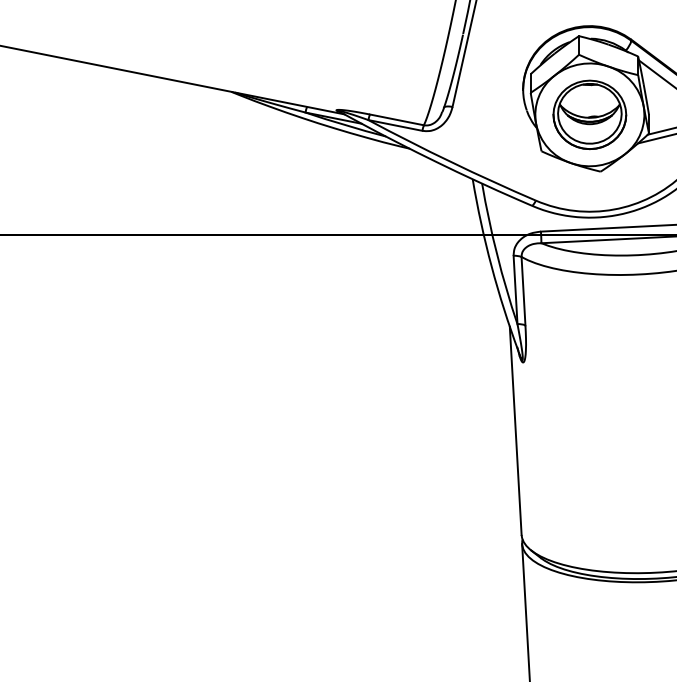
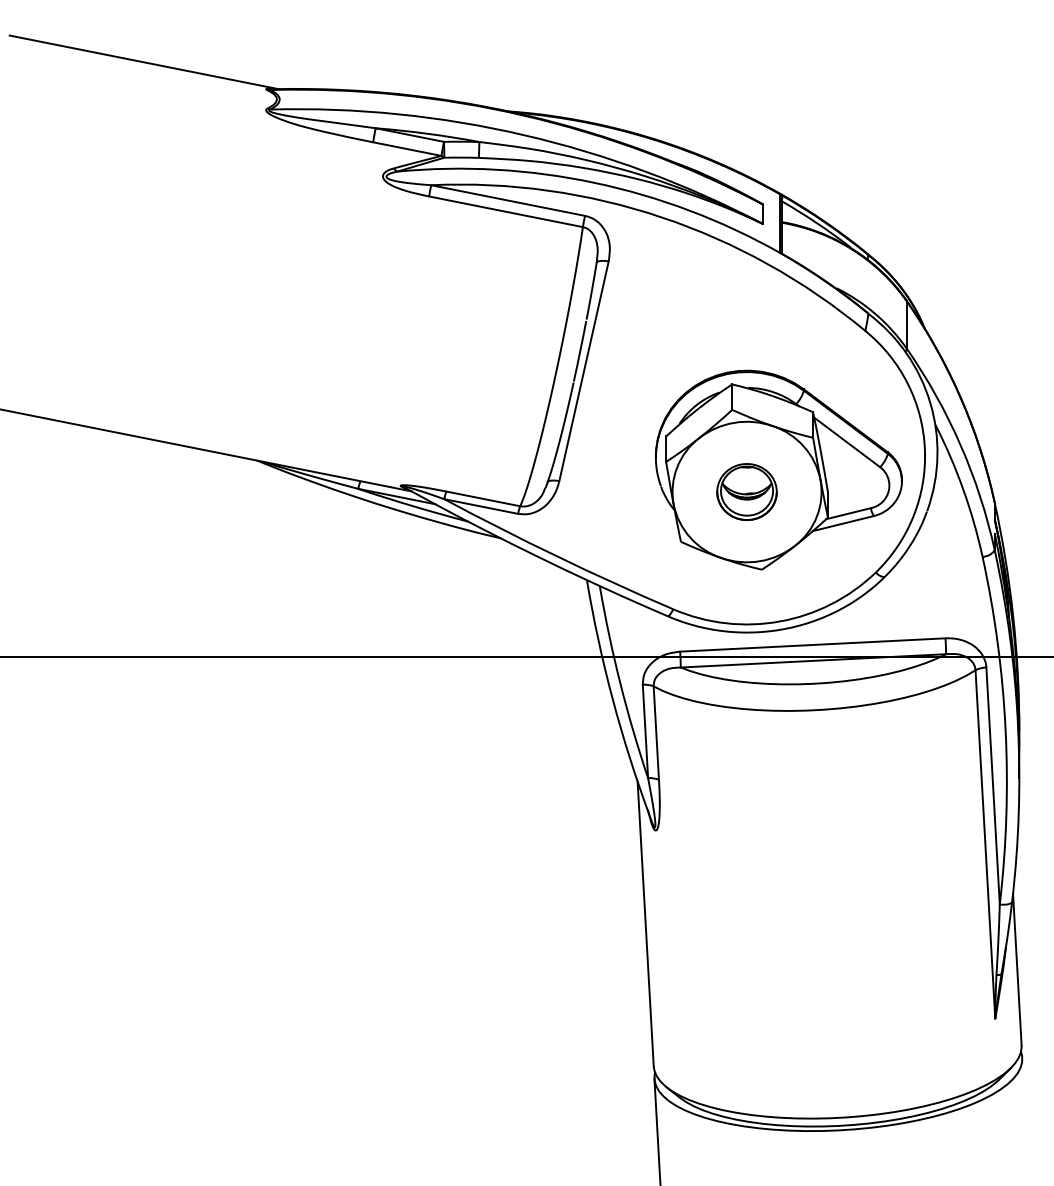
part: (589, 114) -> (746, 491), size x0.6

